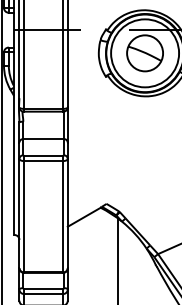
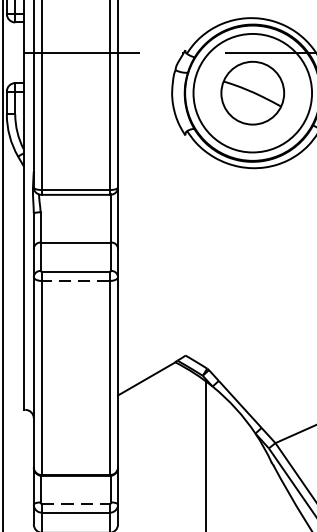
line: (43, 161) -> (75, 281), solid -> dashed
line: (44, 289) -> (77, 504), solid -> dashed

